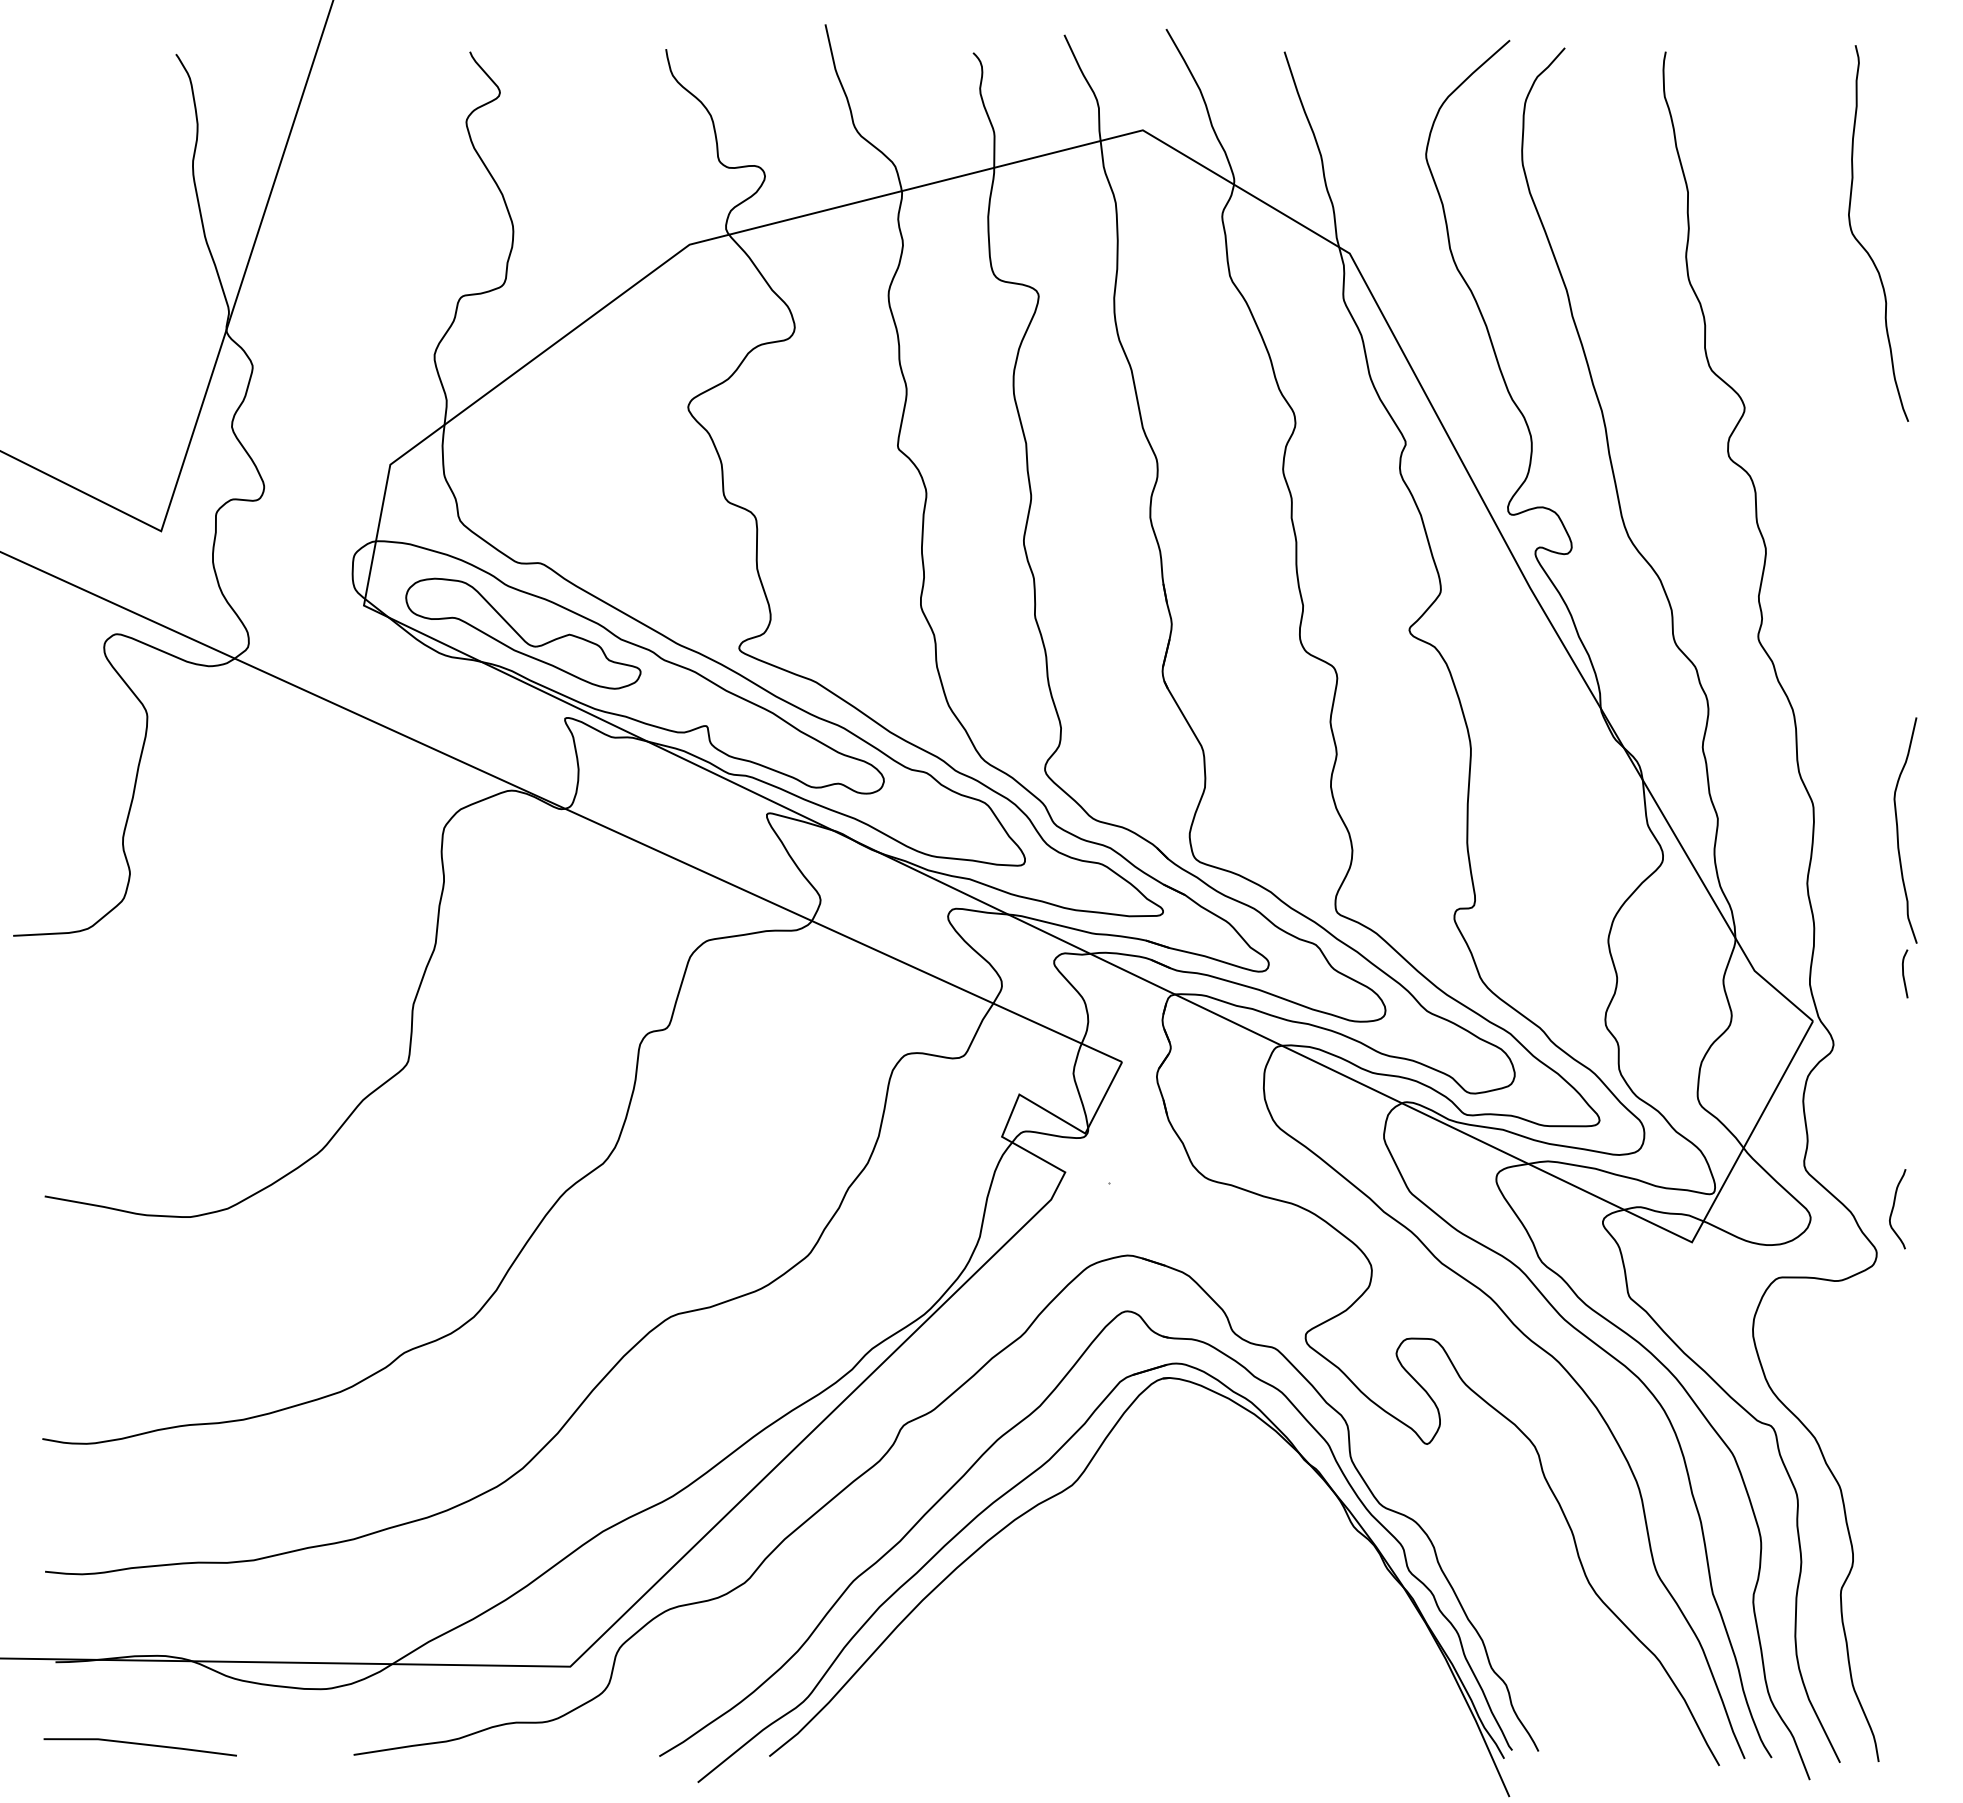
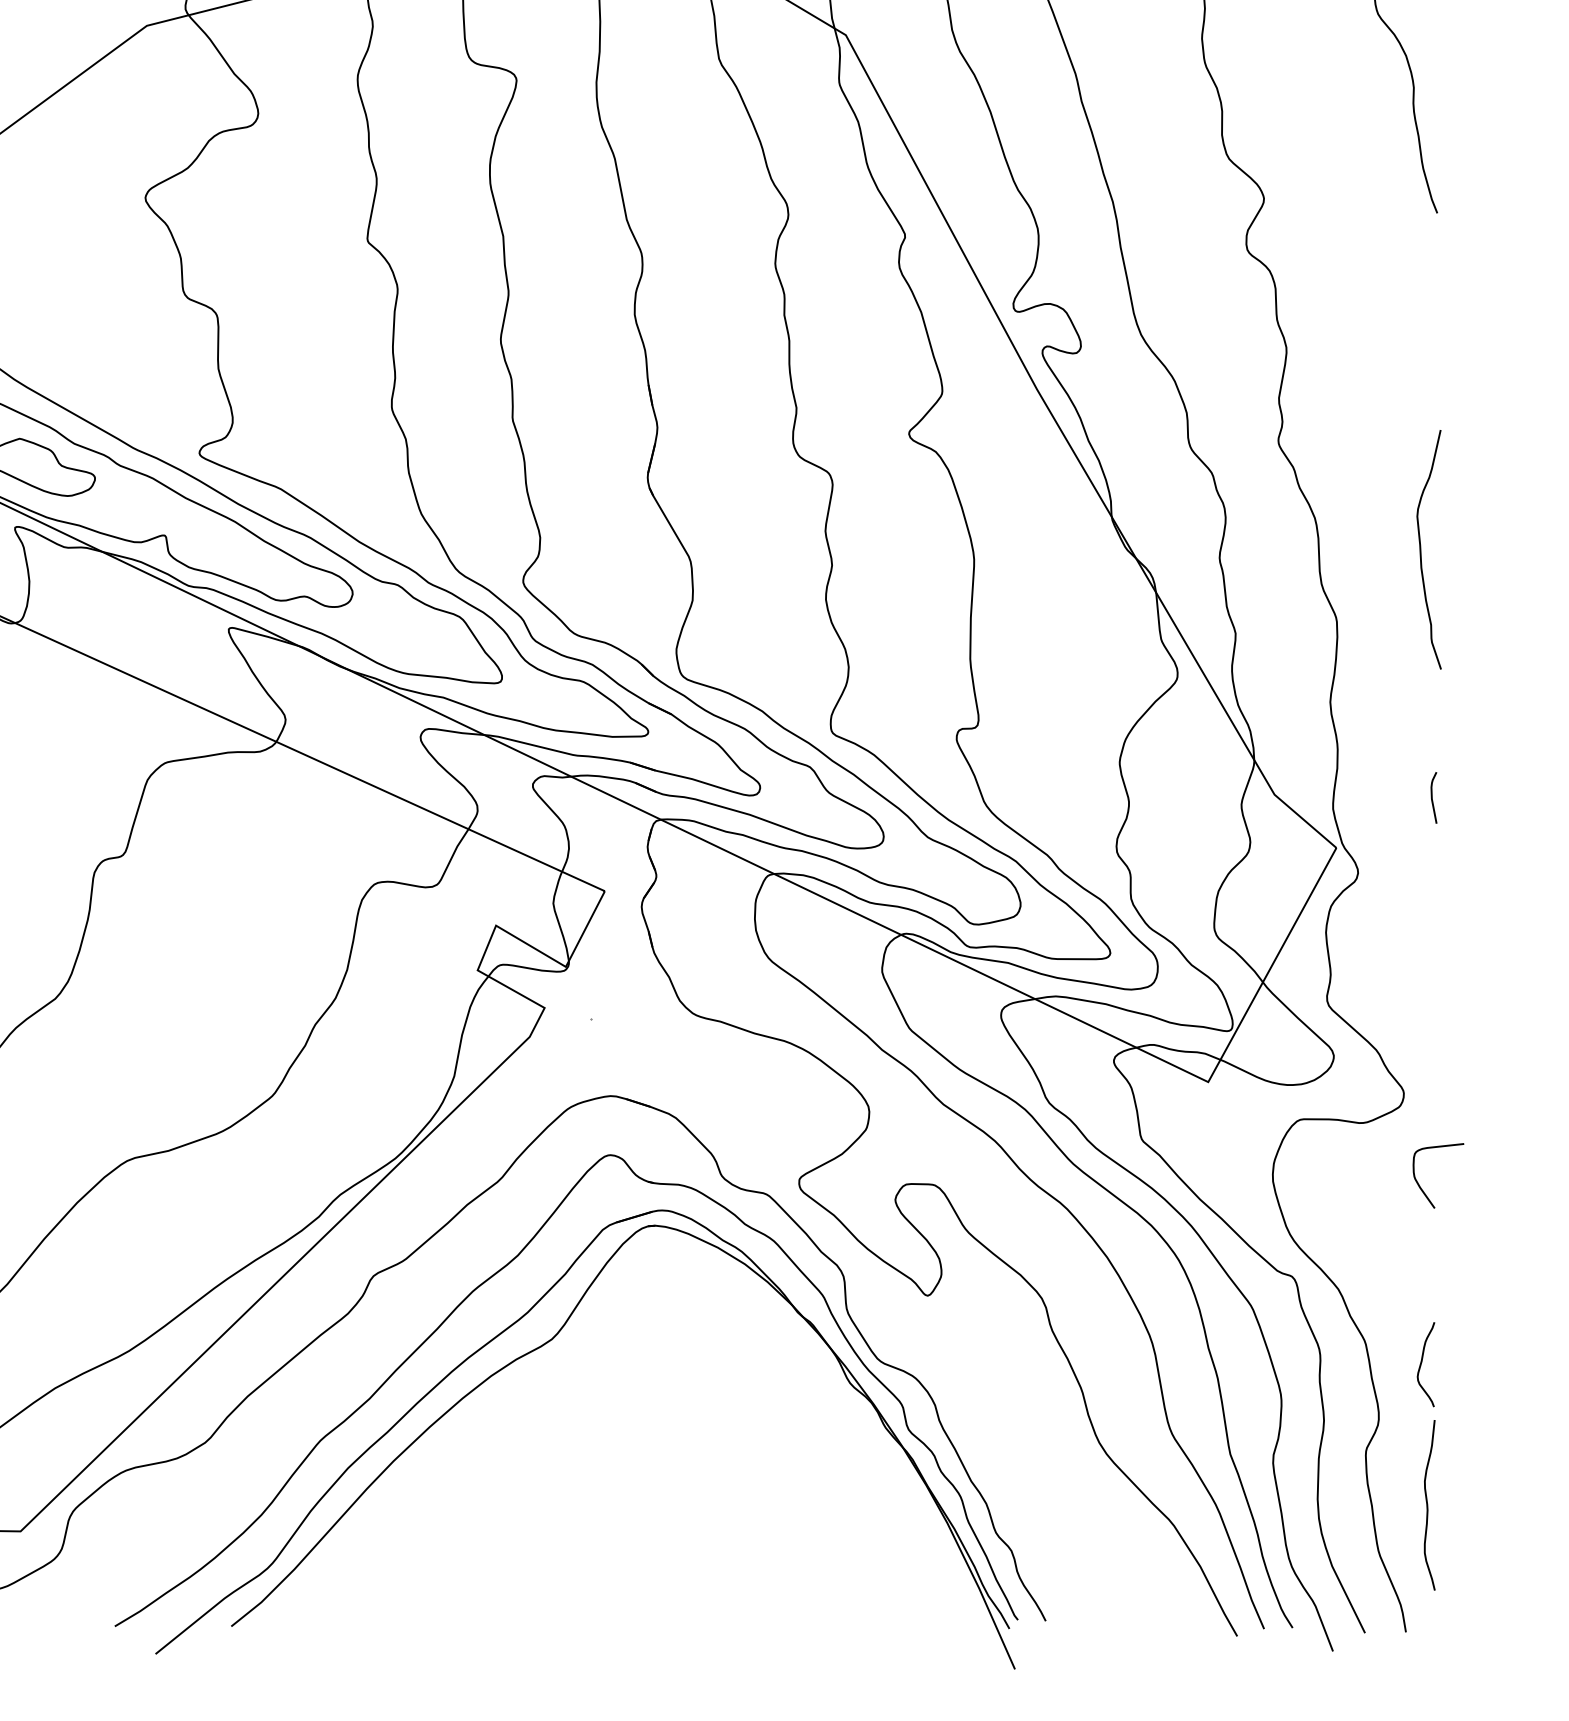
curve: (1898, 830) -> (1421, 549), moved
curve: (1894, 1207) -> (1422, 1362), moved
curve: (1891, 1338) -> (1419, 1183), added
curve: (1899, 1641) -> (1427, 1504), added

